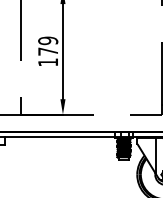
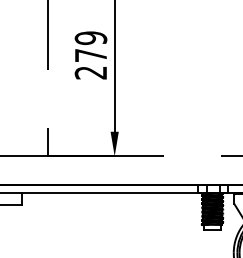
text: (47, 62) -> (89, 72), 179 -> 279

